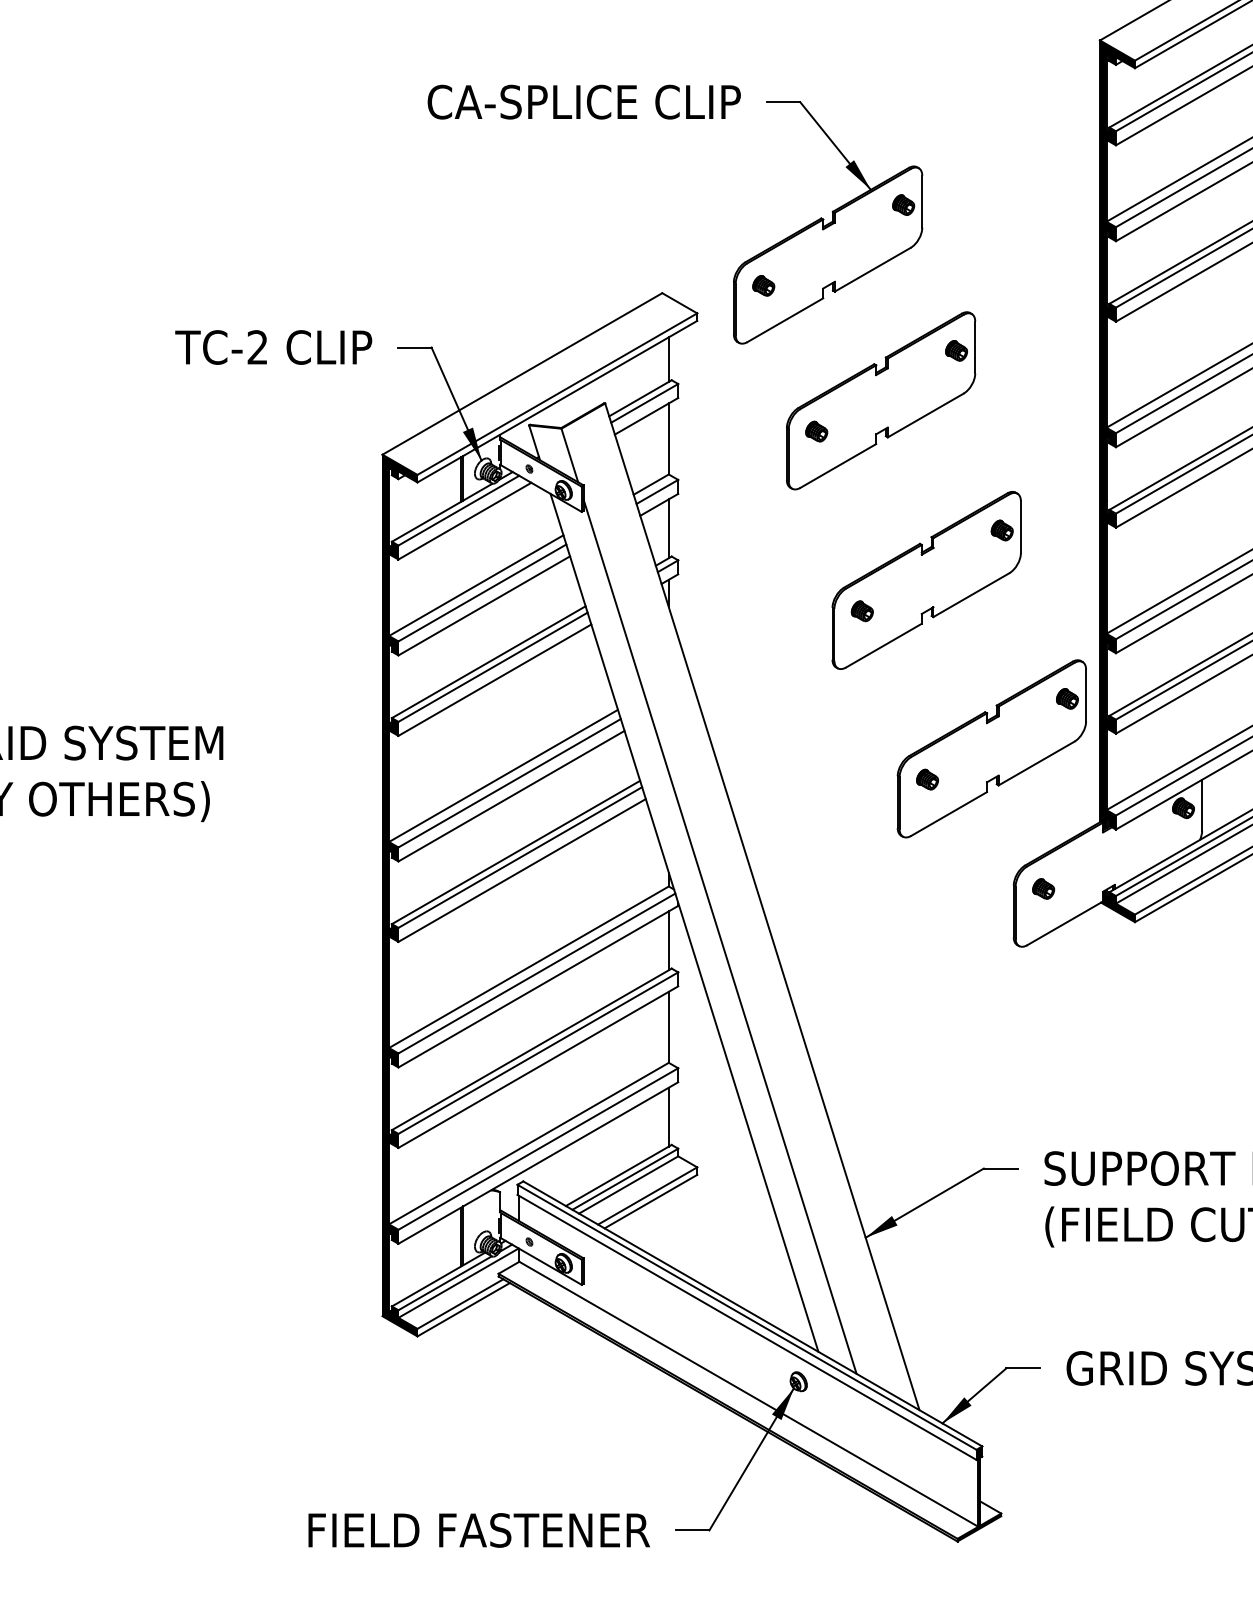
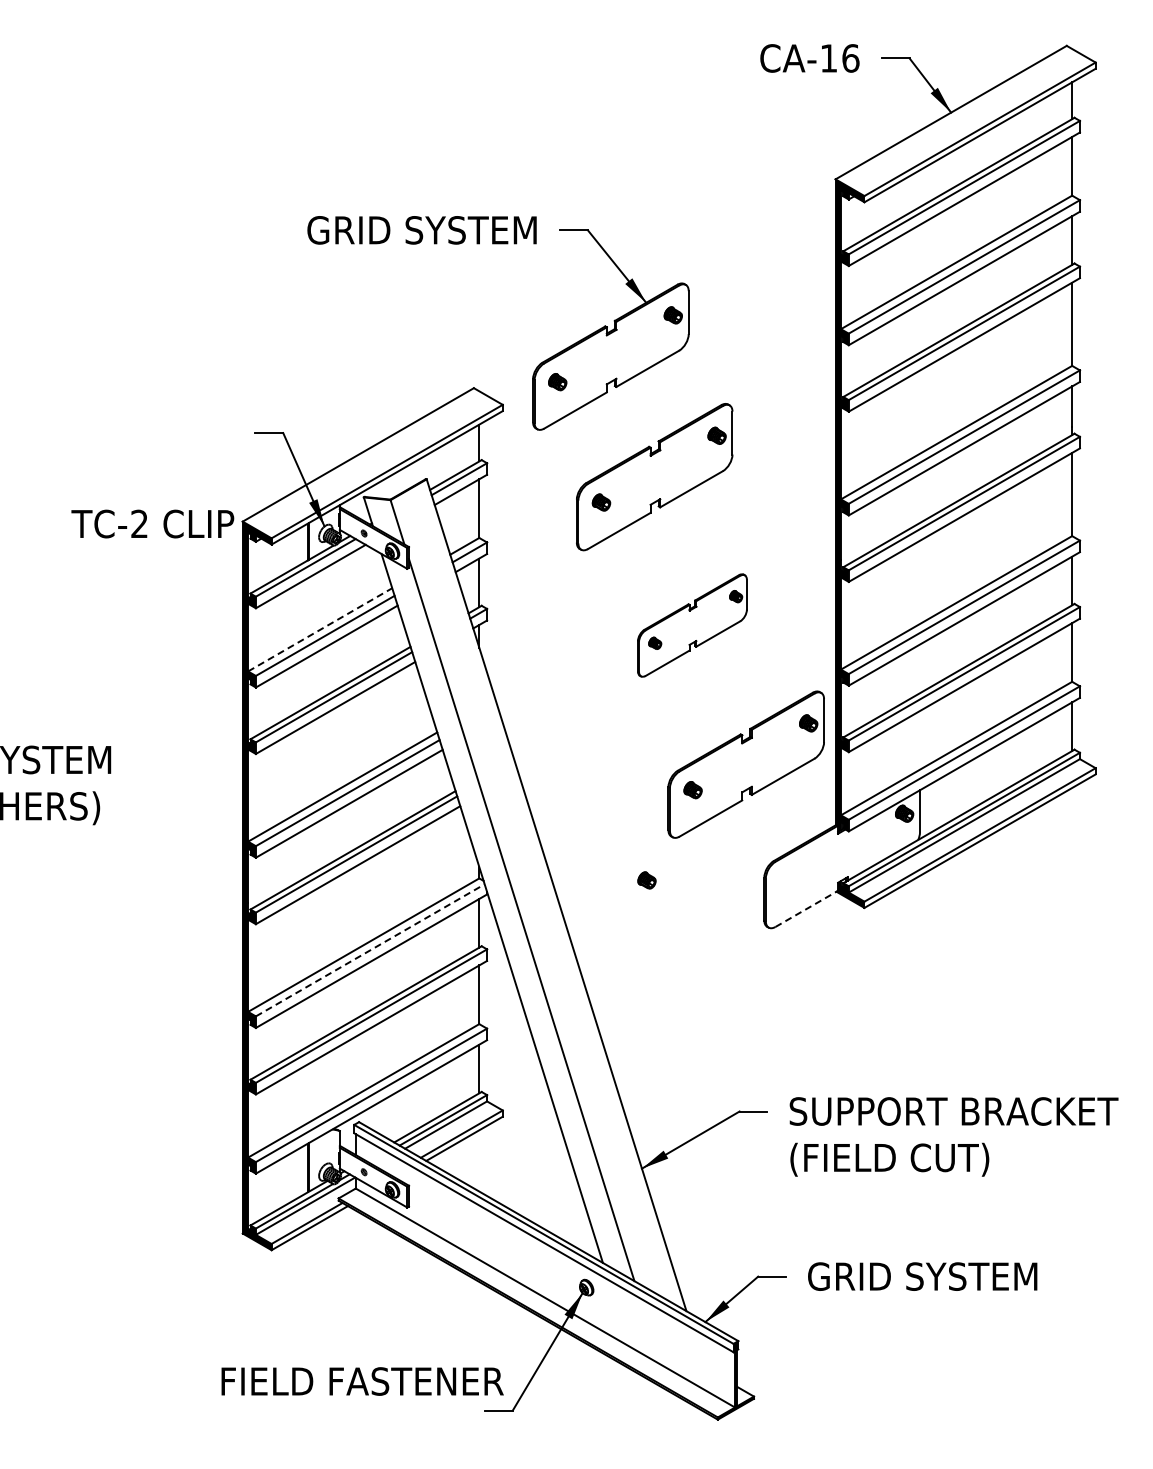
text: (584, 102) -> (409, 230), CA-SPLICE CLIP -> GRID SYSTEM
text: (273, 346) -> (152, 523), moved
part: (926, 580) -> (692, 625), size x0.7
line: (476, 585) -> (320, 629), solid -> dashed
part: (1043, 889) -> (646, 880), moved
line: (1066, 922) -> (807, 908), solid -> dashed
line: (537, 973) -> (370, 950), solid -> dashed
text: (479, 1530) -> (362, 1381), moved

